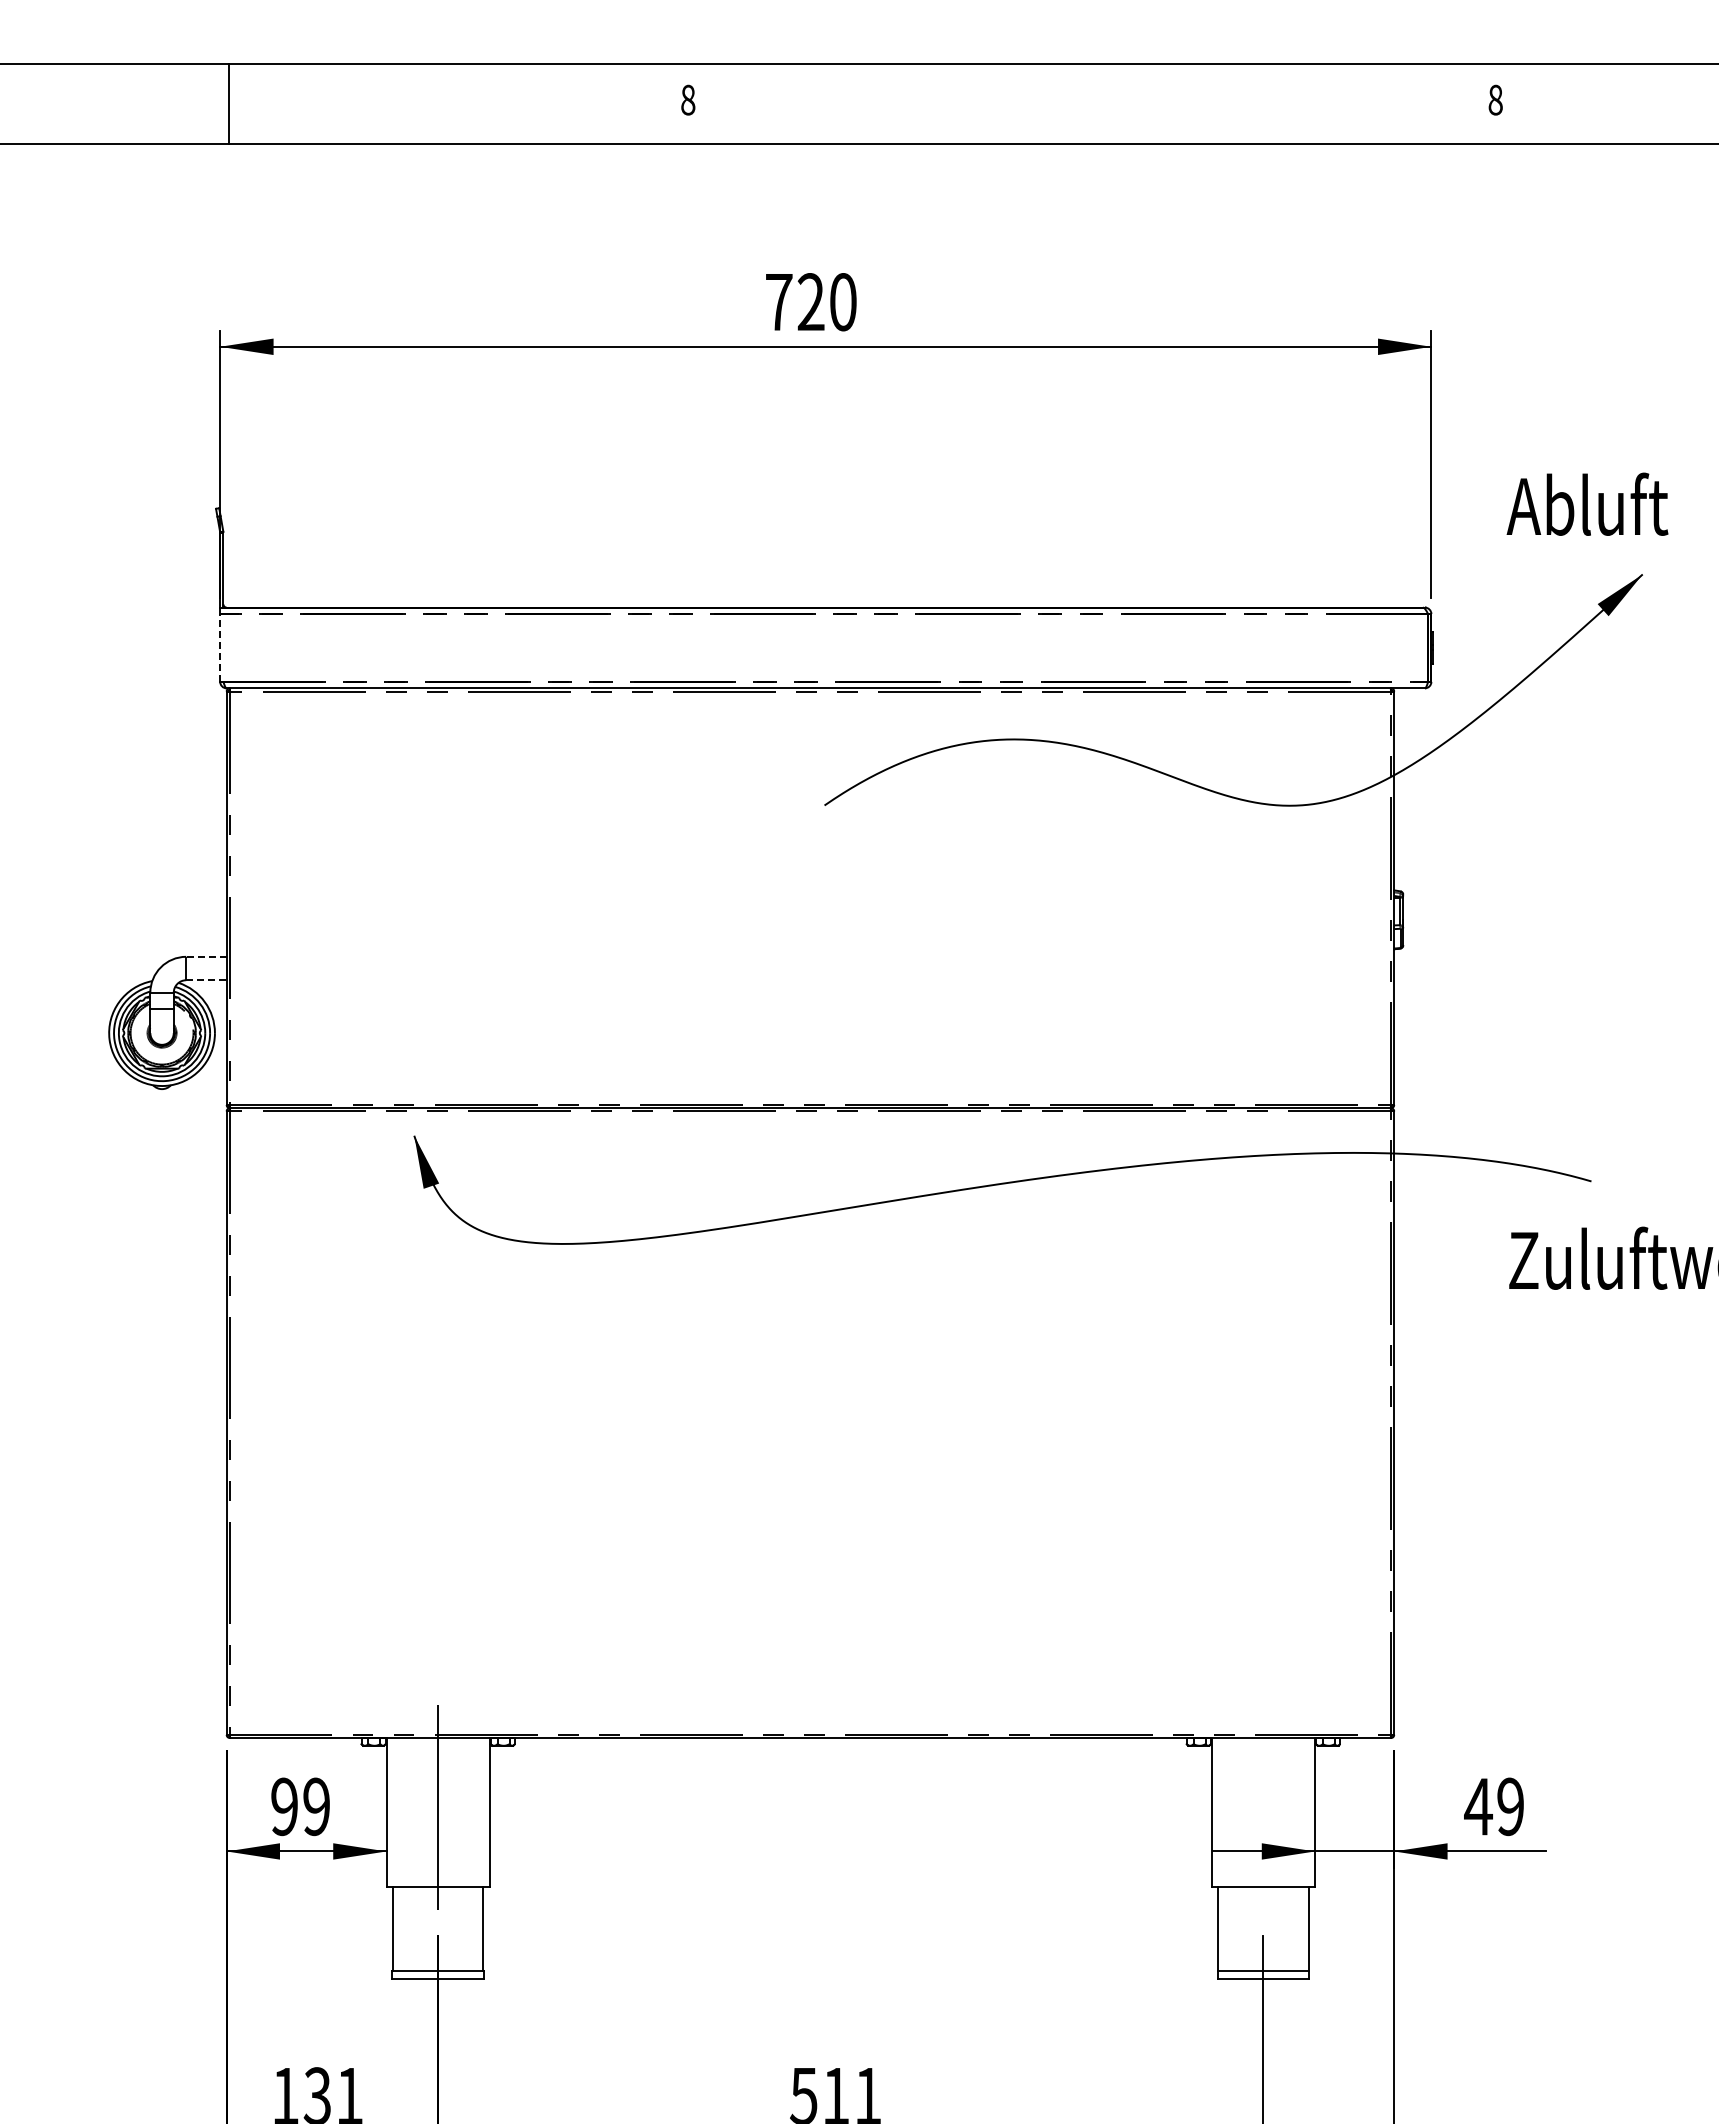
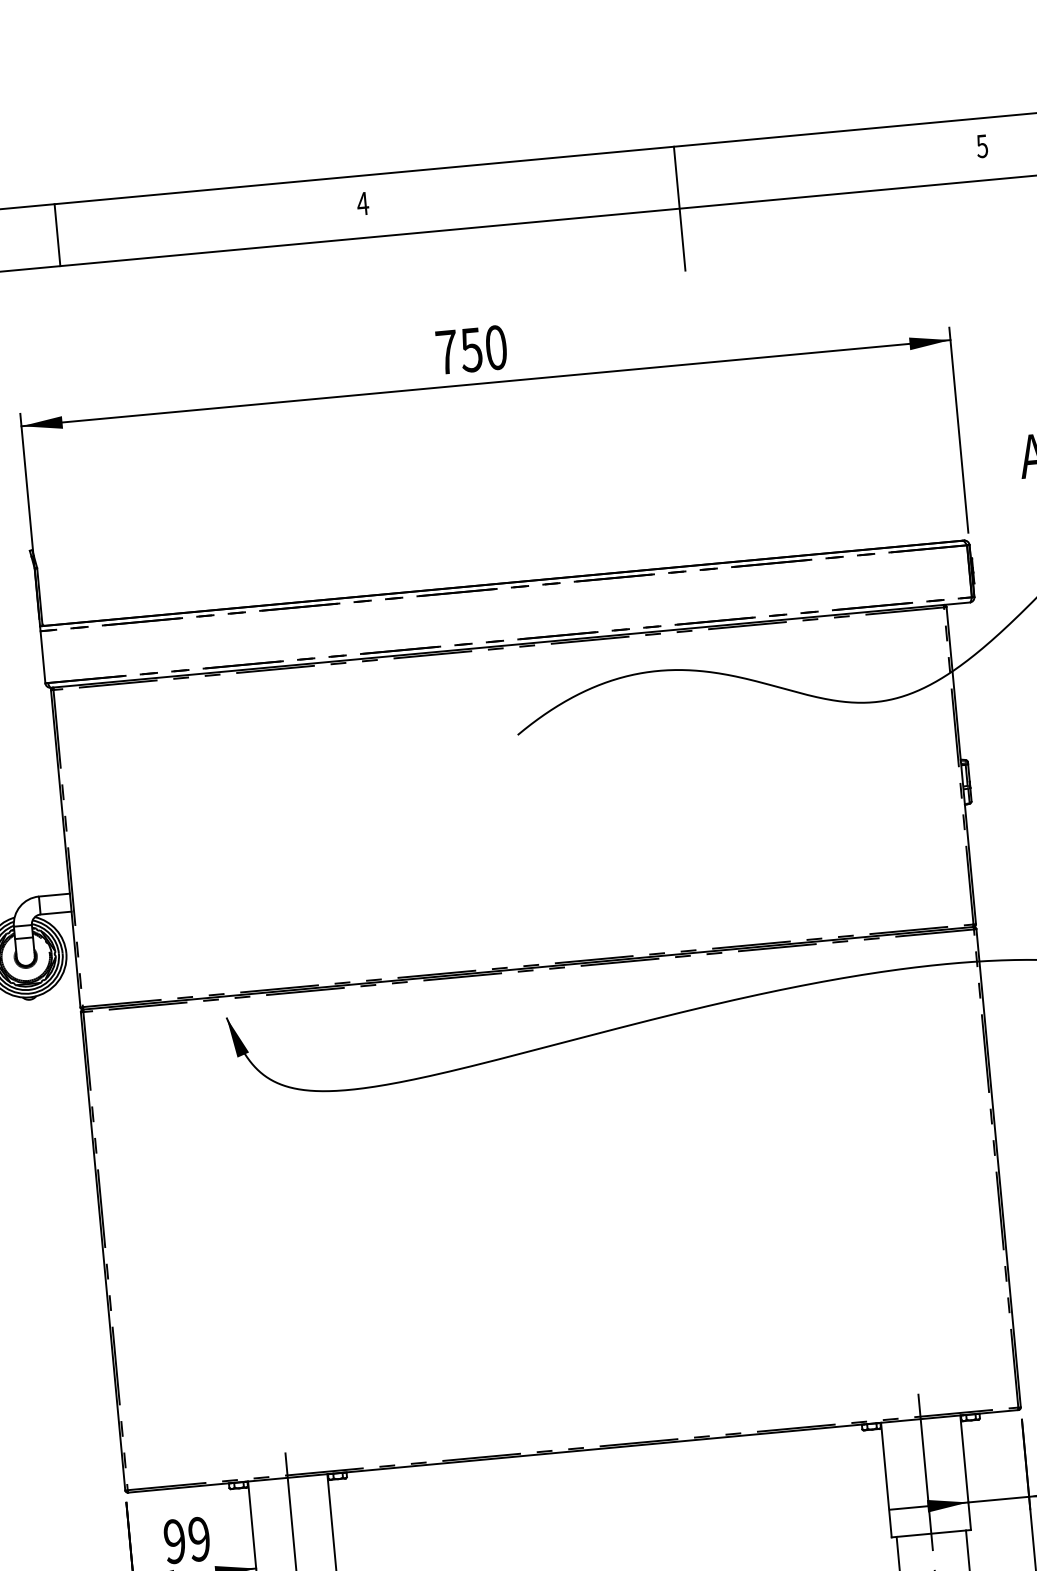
text: (687, 99) -> (362, 203), 8 -> 4
text: (1495, 99) -> (982, 145), 8 -> 5
line: (228, 103) -> (57, 234), moved
line: (1097, 144) -> (680, 208), added
text: (810, 302) -> (471, 350), 720 -> 750
line: (220, 647) -> (43, 656), dashed -> solid
line: (205, 956) -> (53, 894), dashed -> solid
line: (206, 980) -> (56, 913), dashed -> solid
line: (1263, 1811) -> (925, 1475), added

